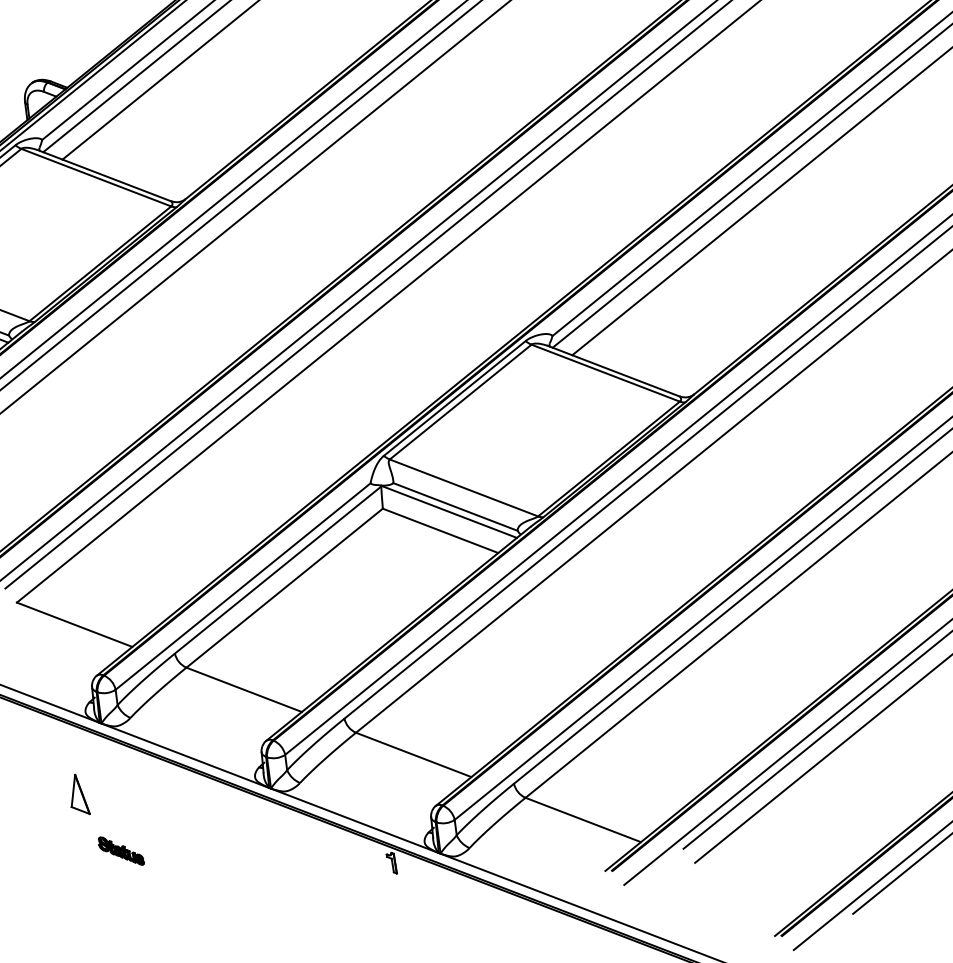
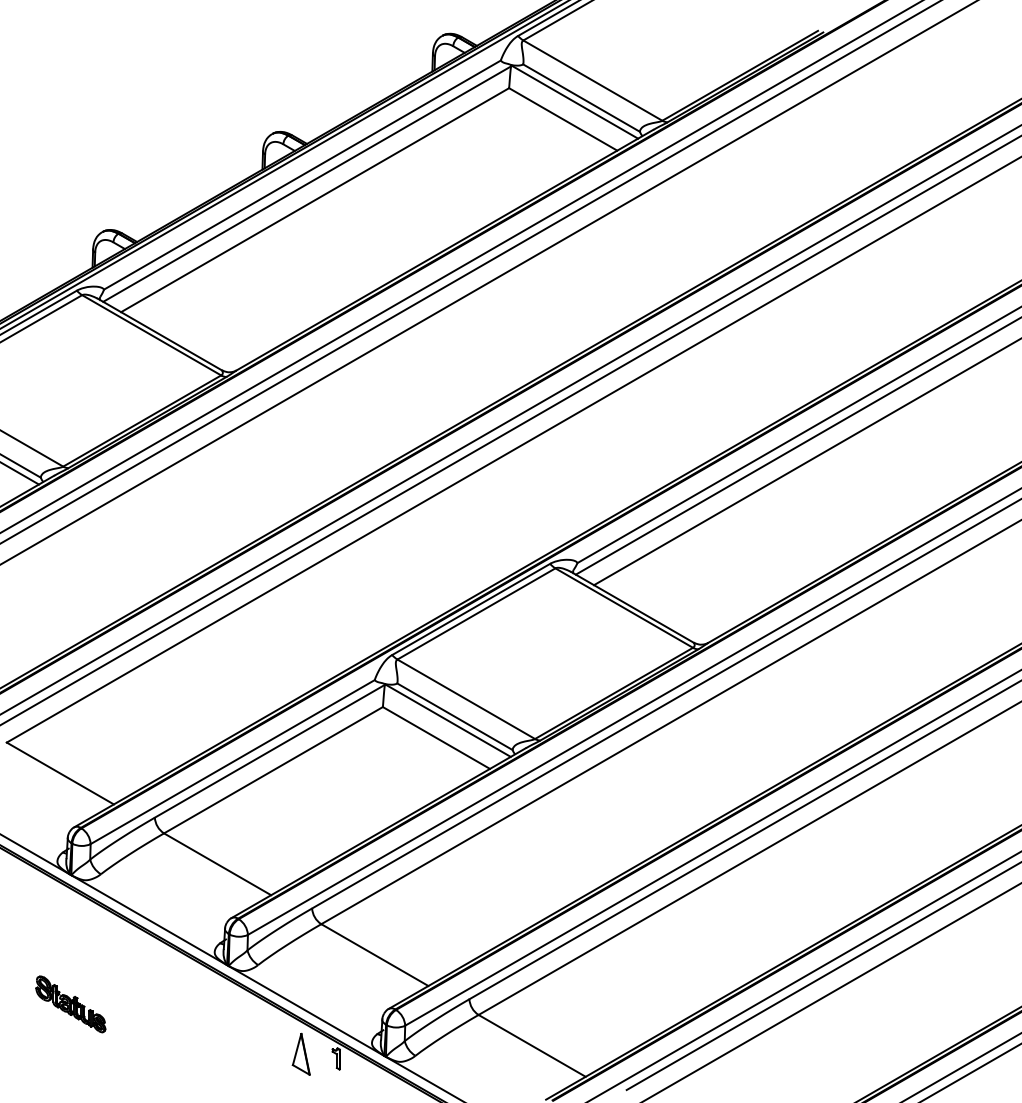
part: (77, 794) -> (300, 1053), moved
part: (120, 851) -> (70, 1004), size x1.67

